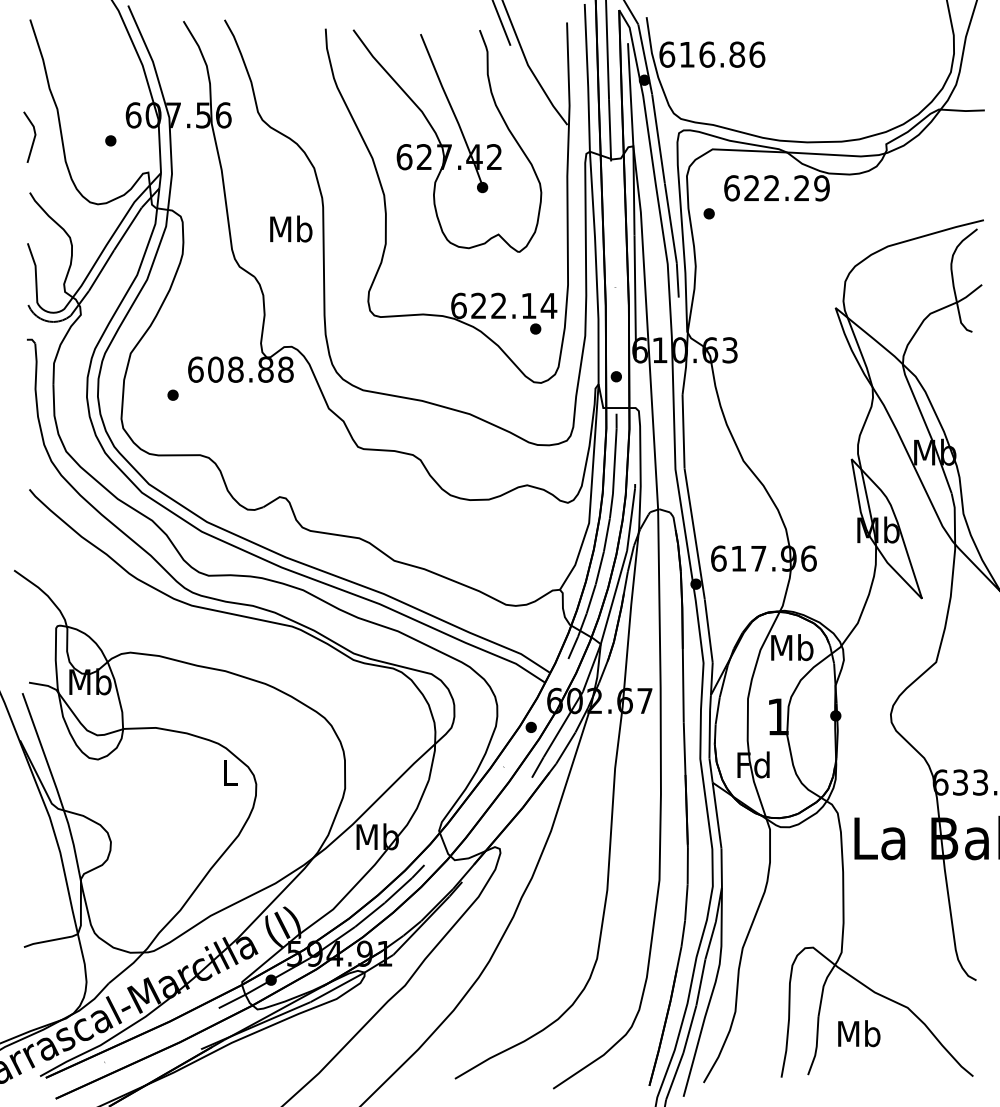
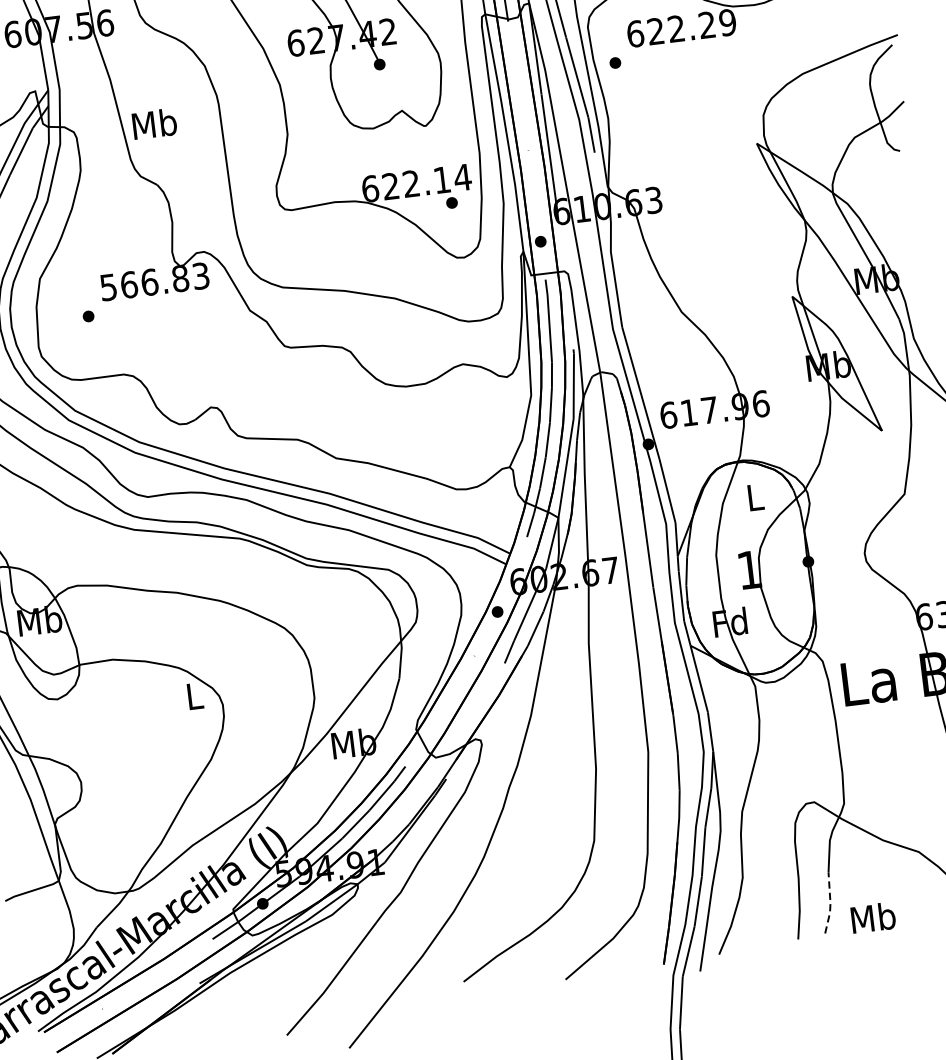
text: (291, 228) -> (154, 123), moved
text: (240, 369) -> (154, 281), 608.88 -> 566.83
text: (792, 647) -> (755, 497), Mb -> L
text: (859, 1033) -> (873, 917), moved
line: (816, 1046) -> (830, 903), solid -> dashed

